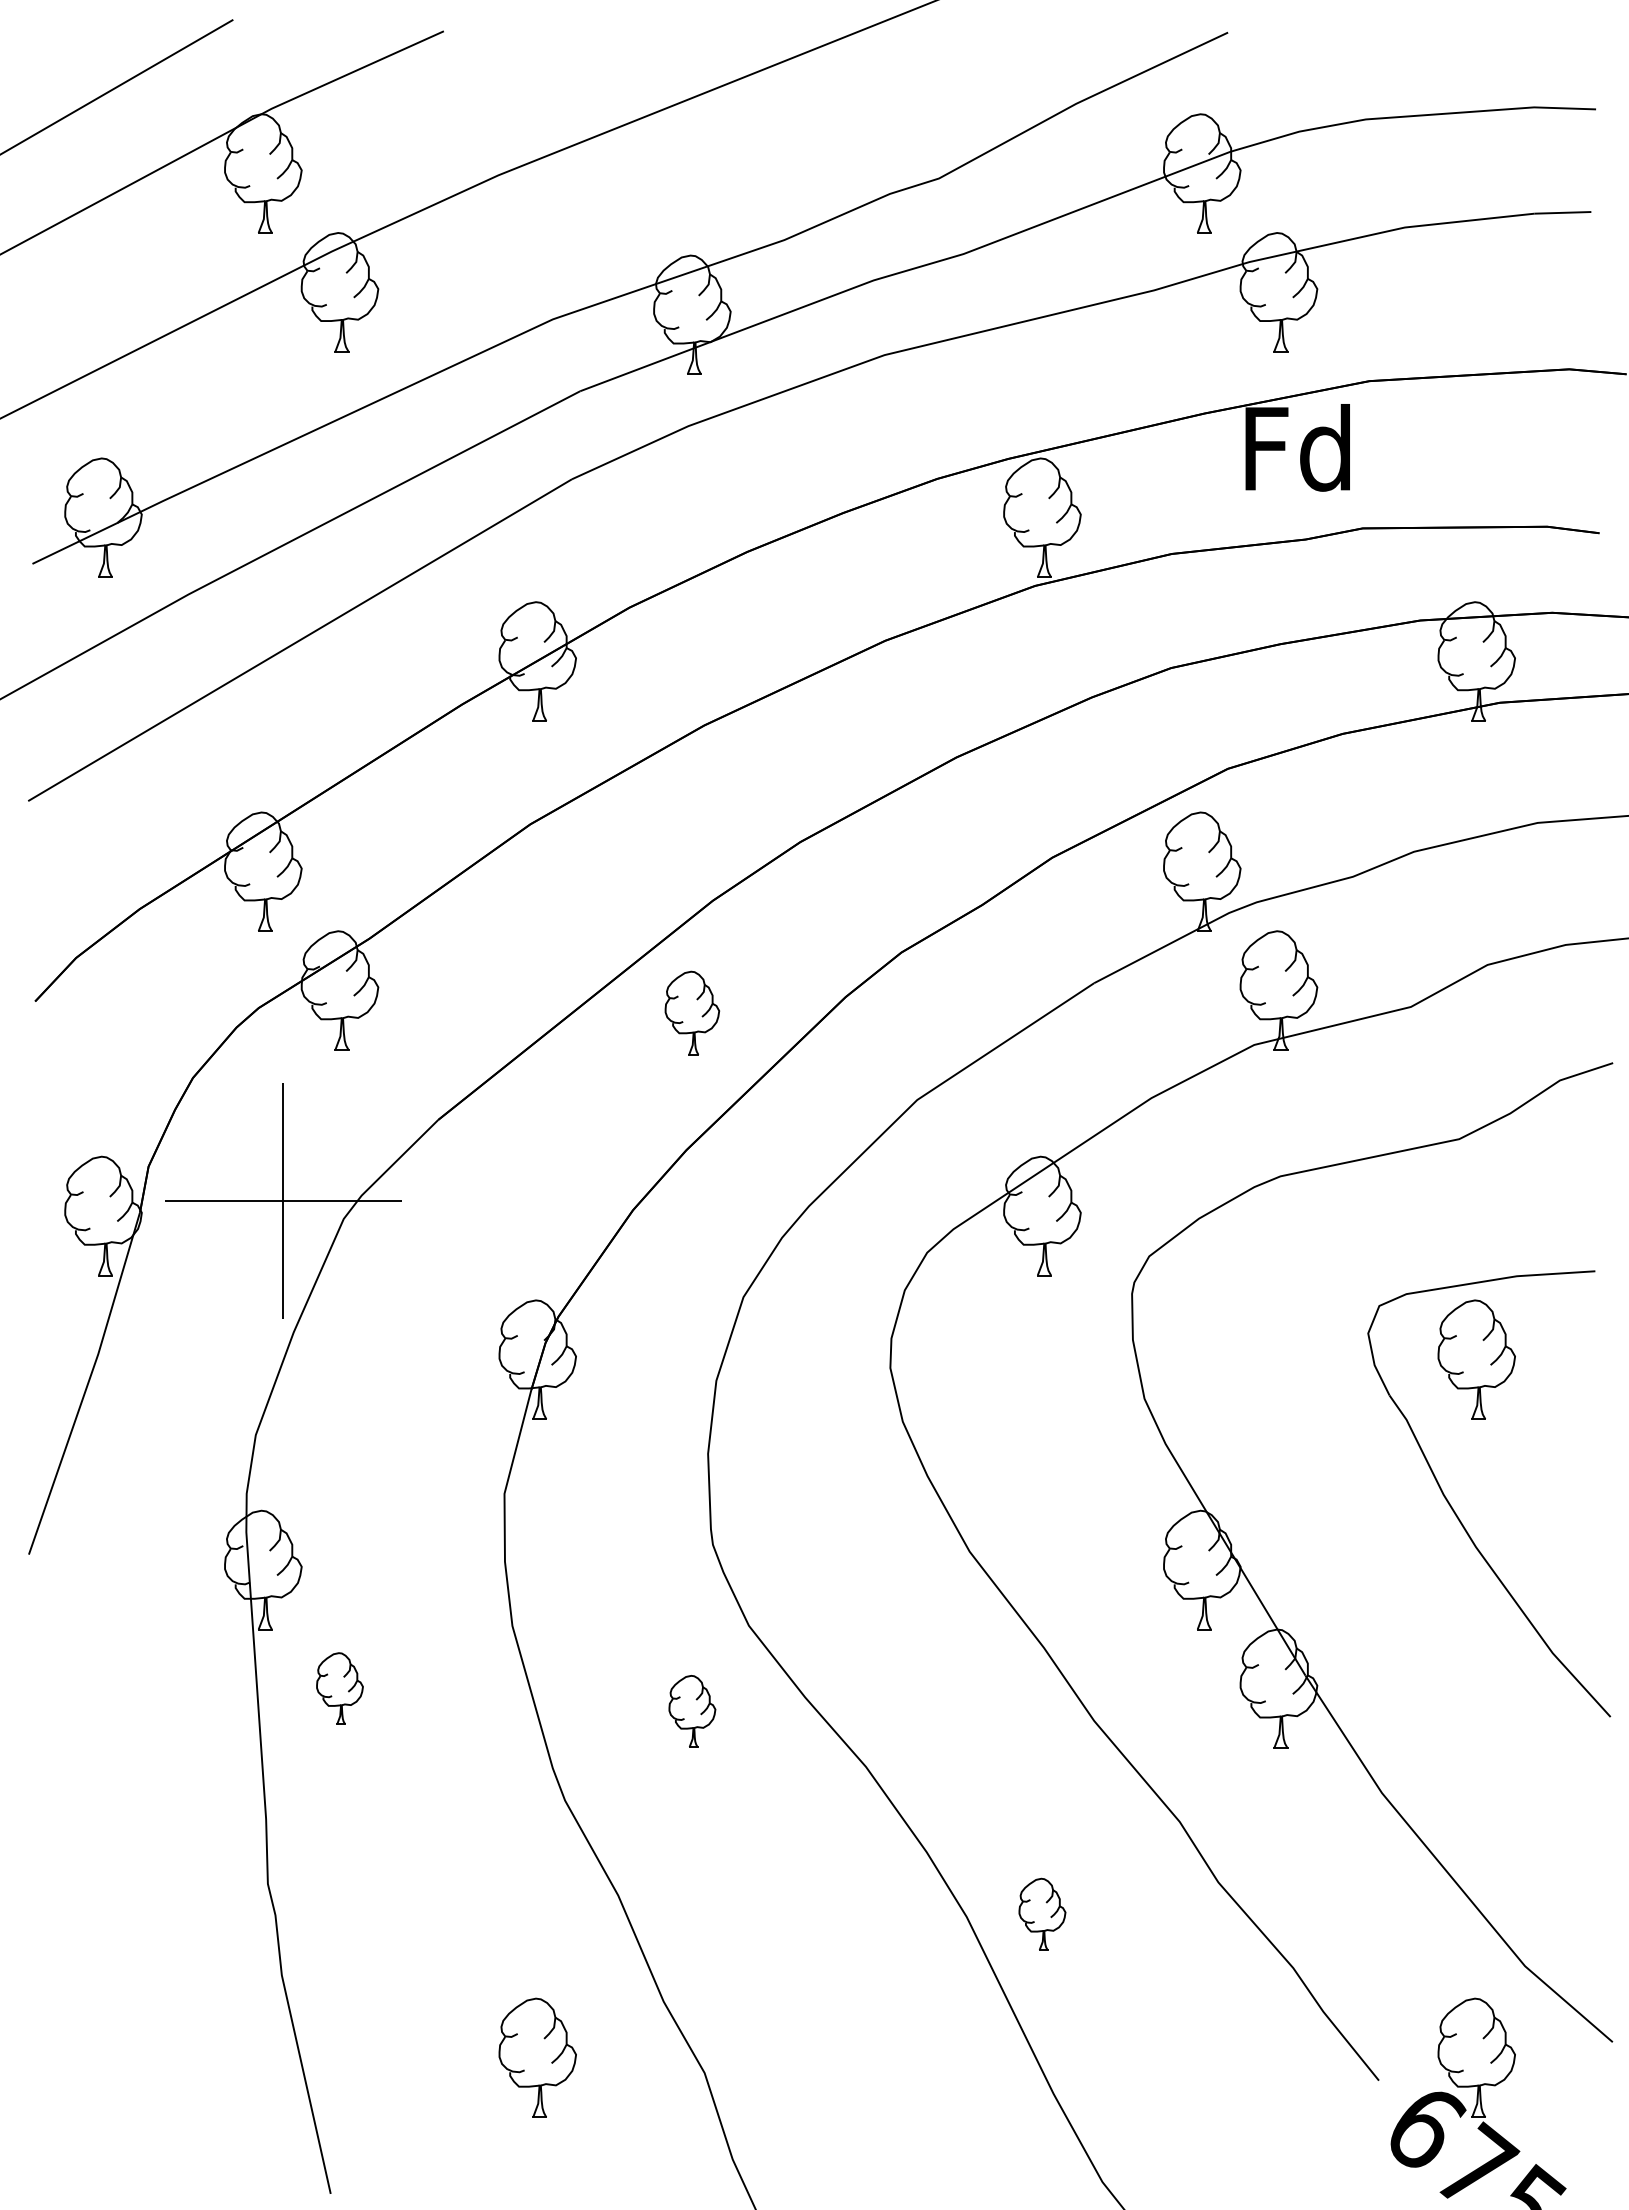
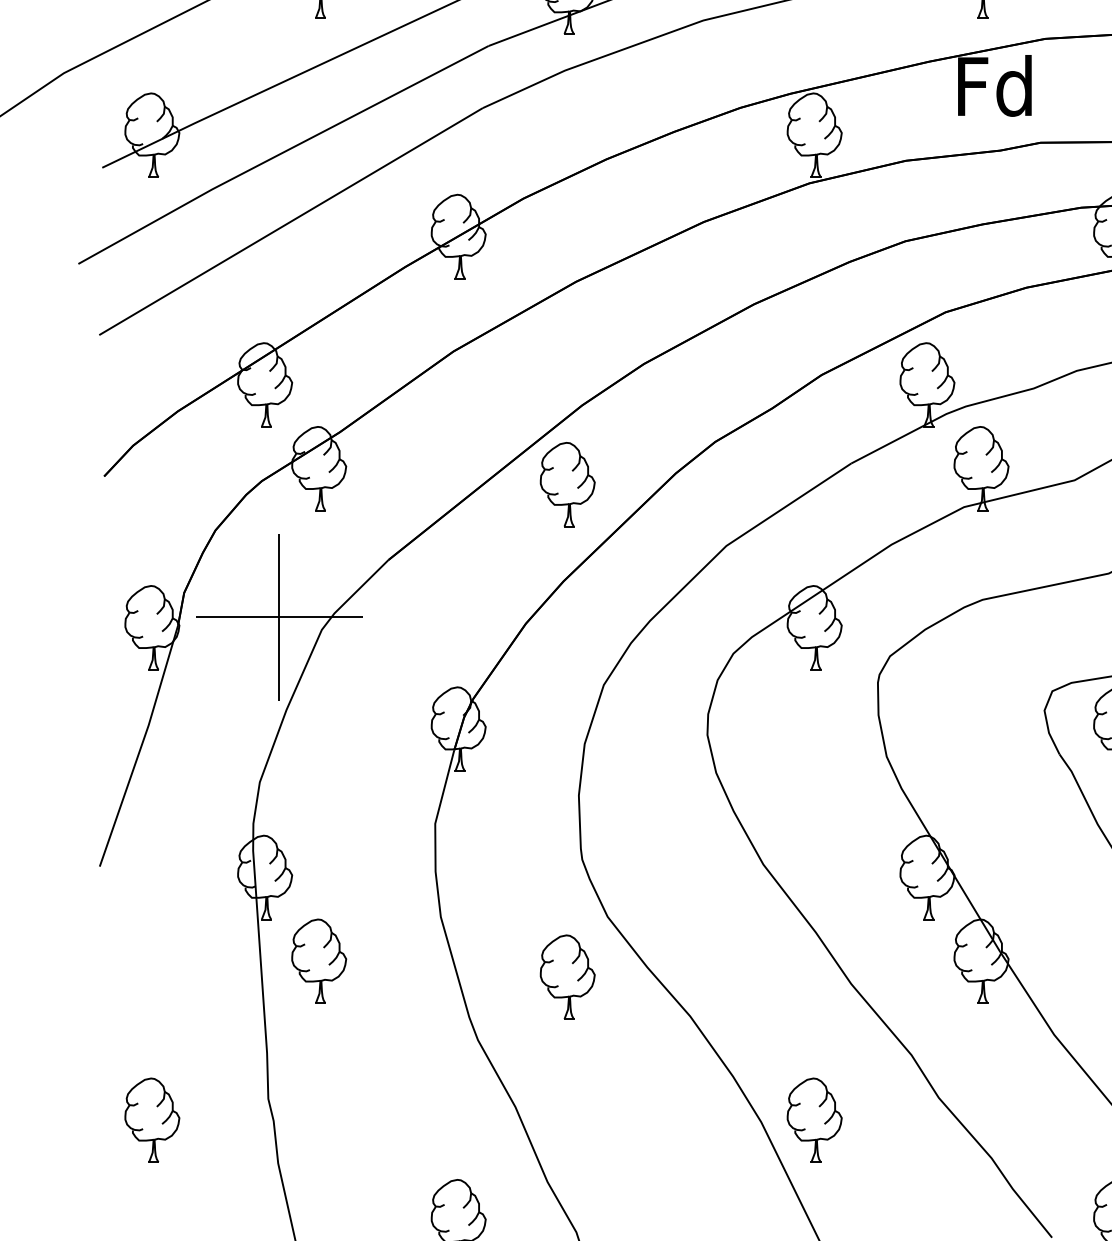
part: (692, 1013) -> (567, 484), size x1.43
part: (339, 1688) -> (318, 961), size x1.67
part: (692, 1711) -> (567, 977), size x1.67
part: (103, 1914) -> (152, 1120), added
part: (1042, 1914) -> (814, 1120), size x1.67

